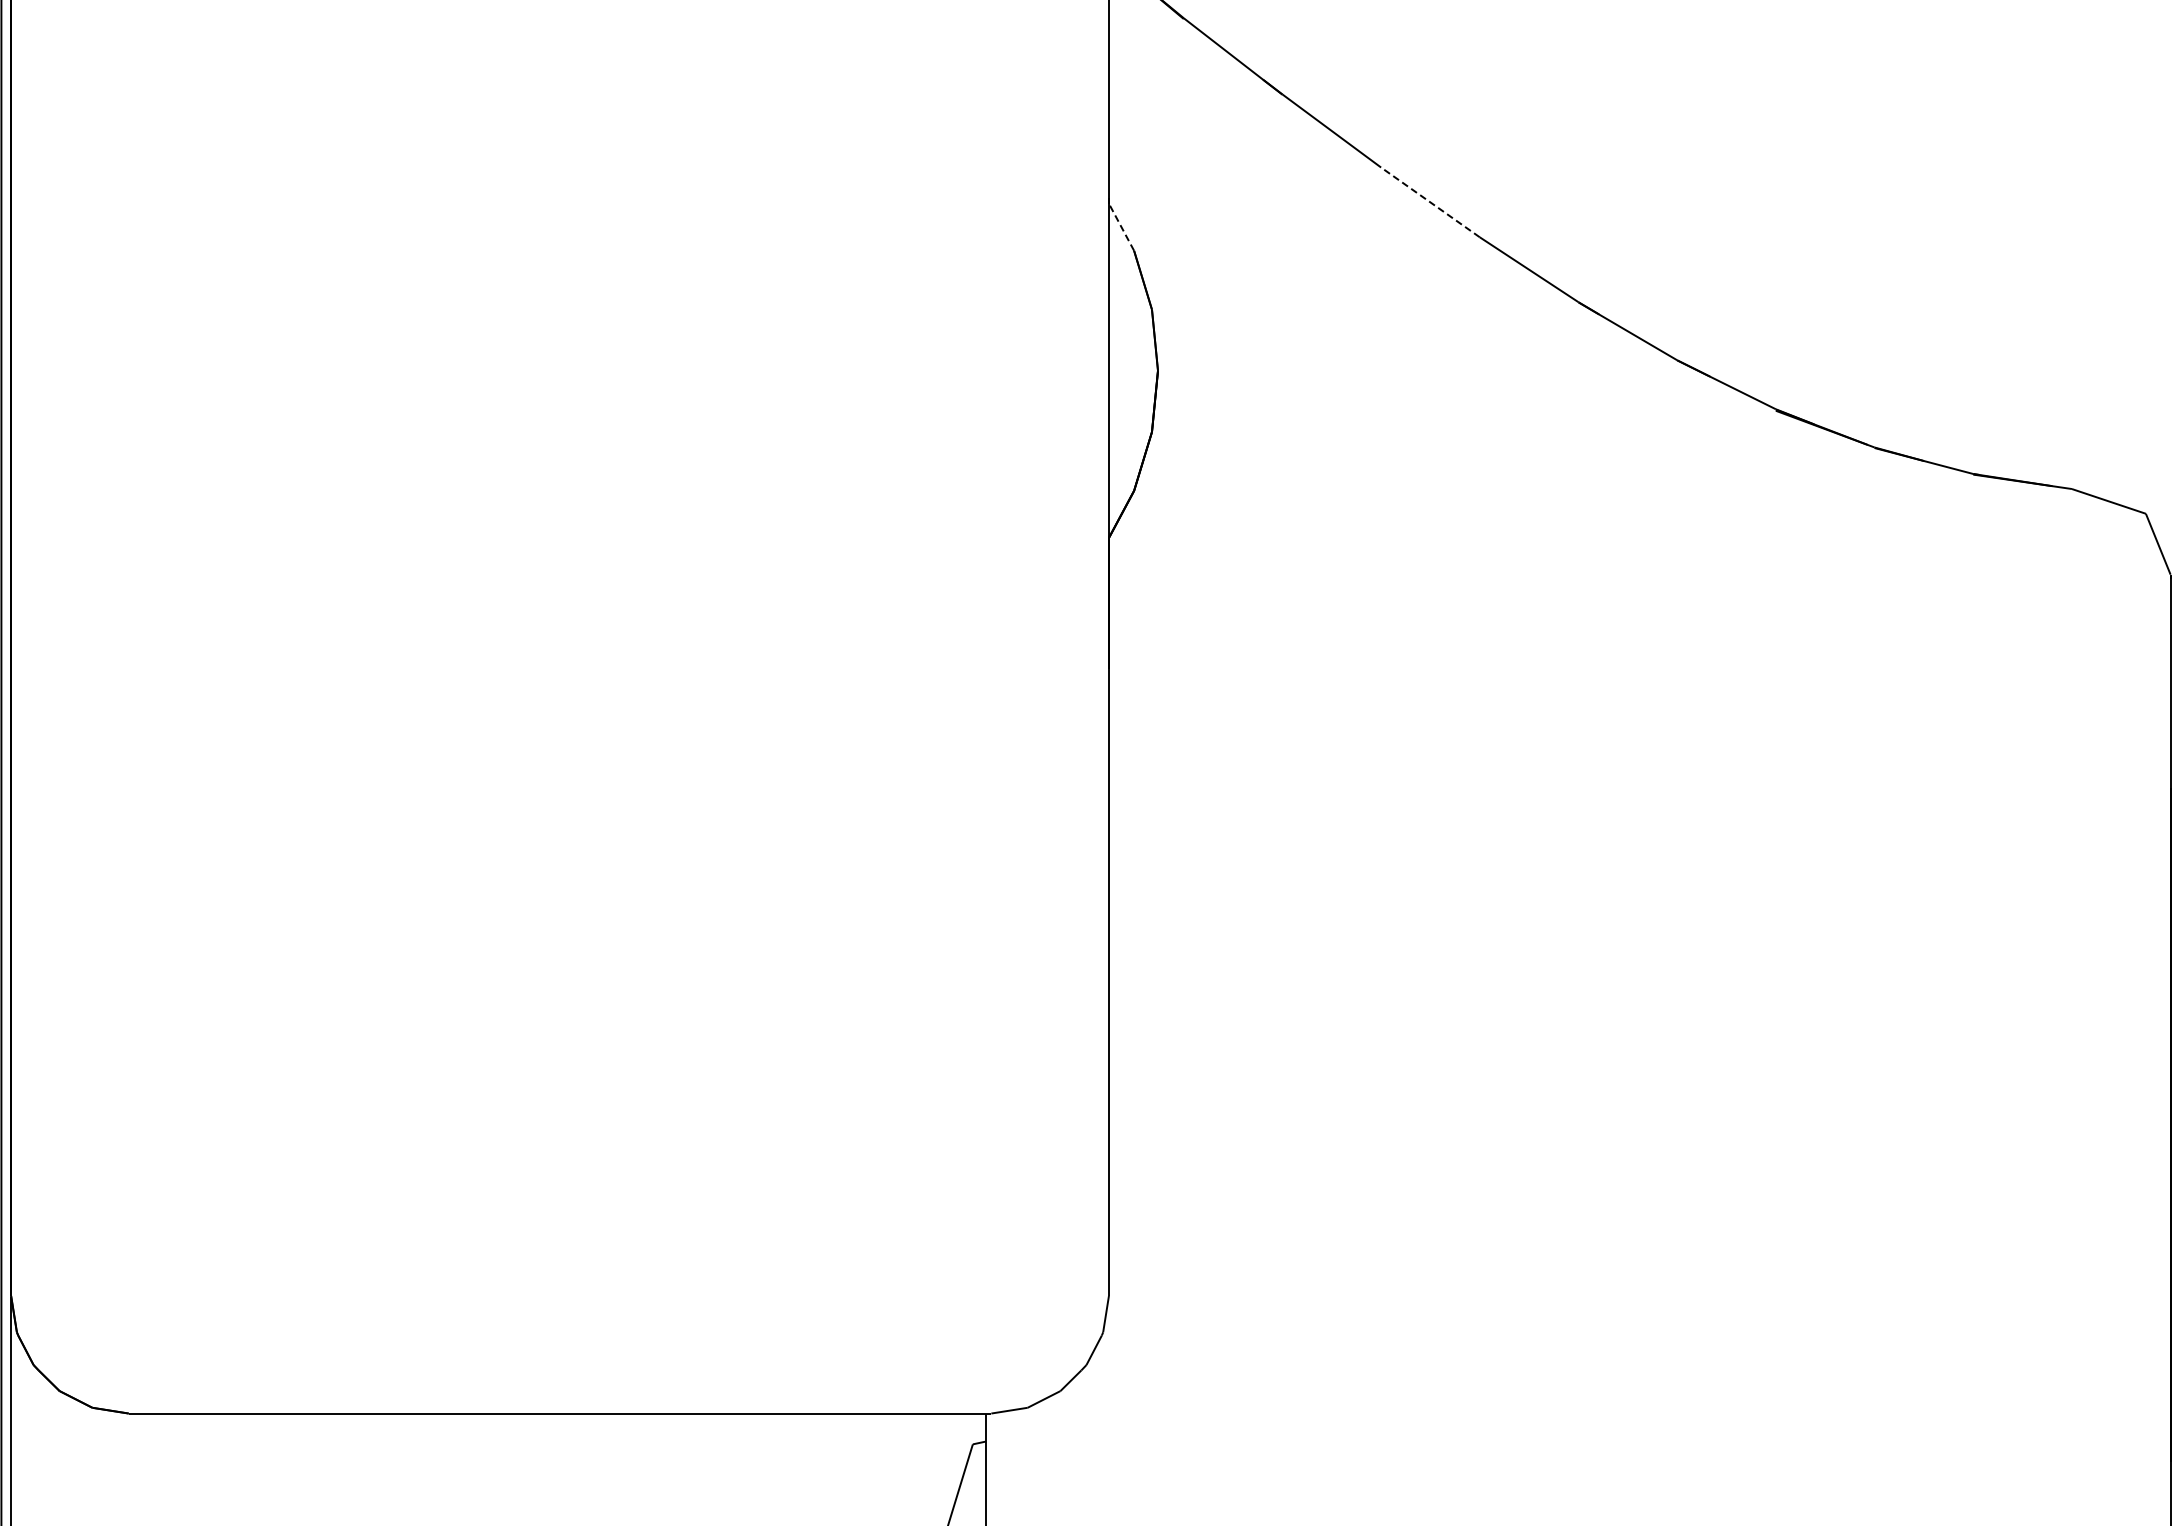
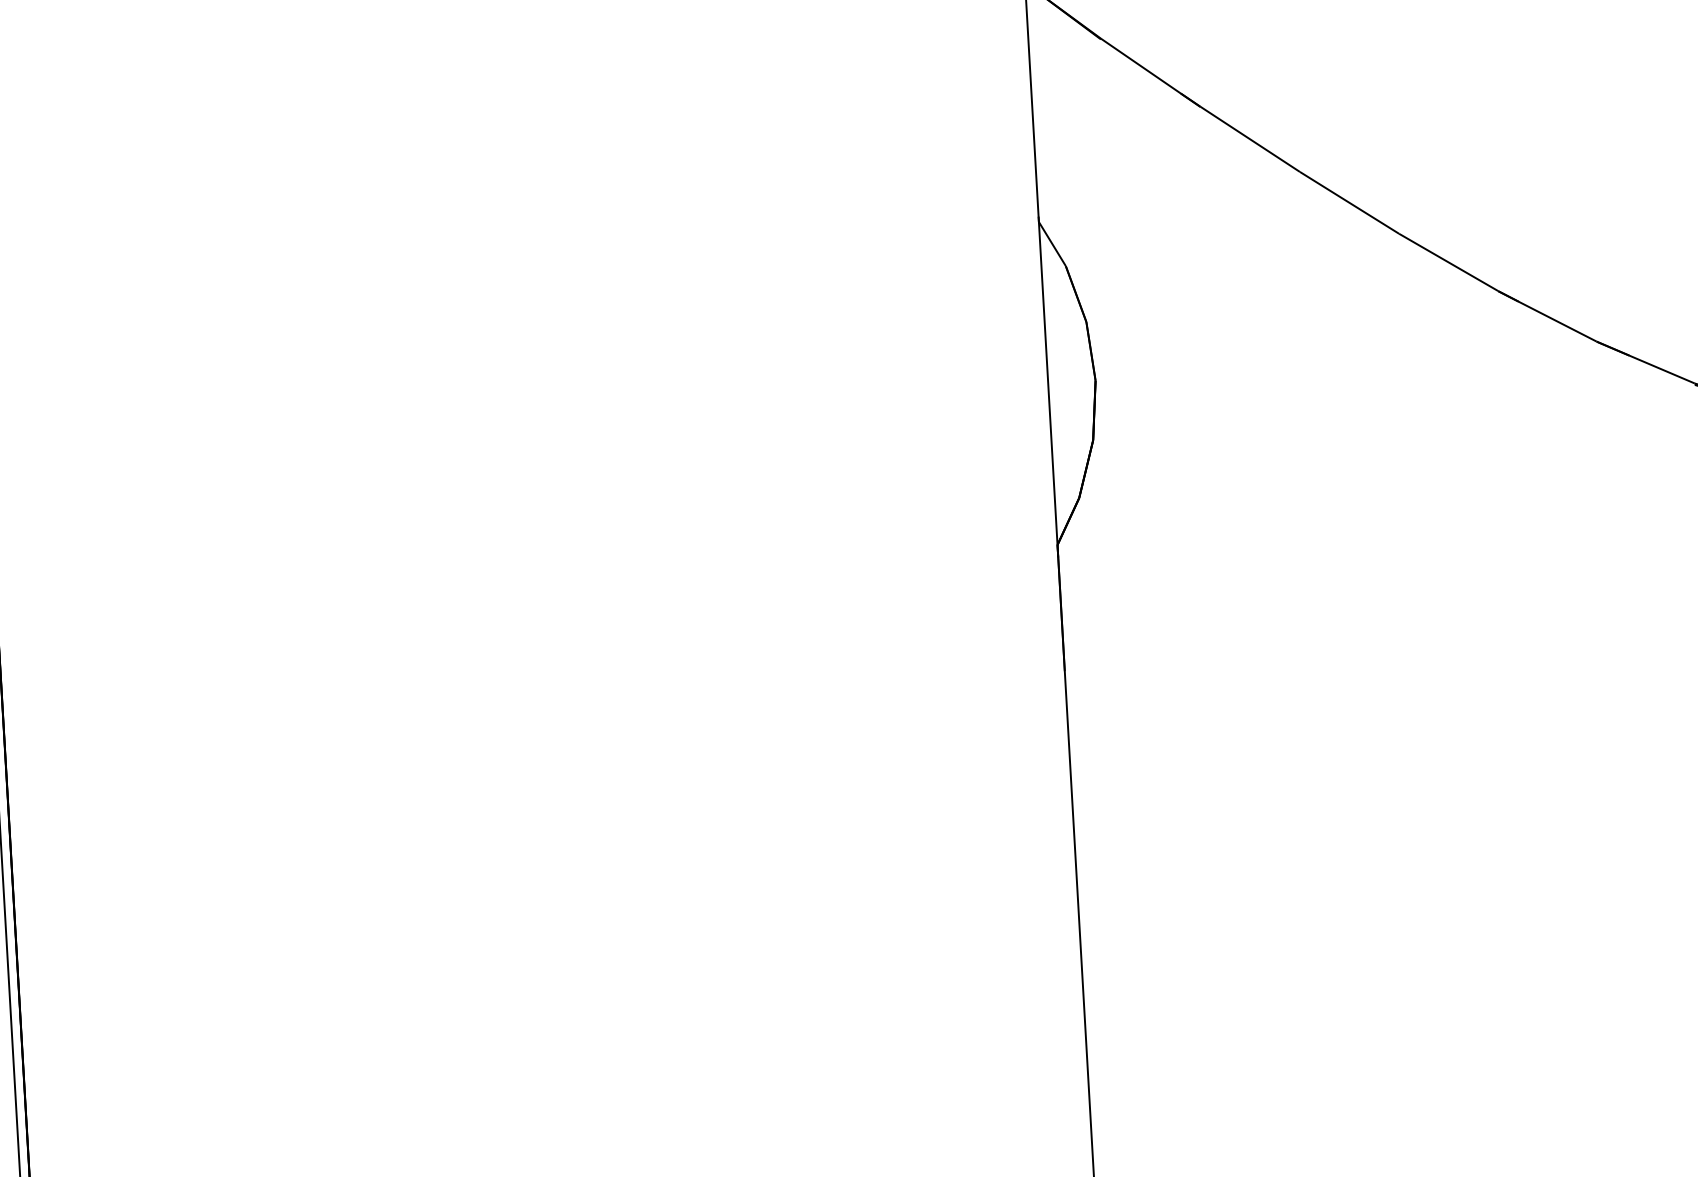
line: (1430, 202) -> (1349, 202), dashed -> solid
line: (1121, 227) -> (1052, 244), dashed -> solid

